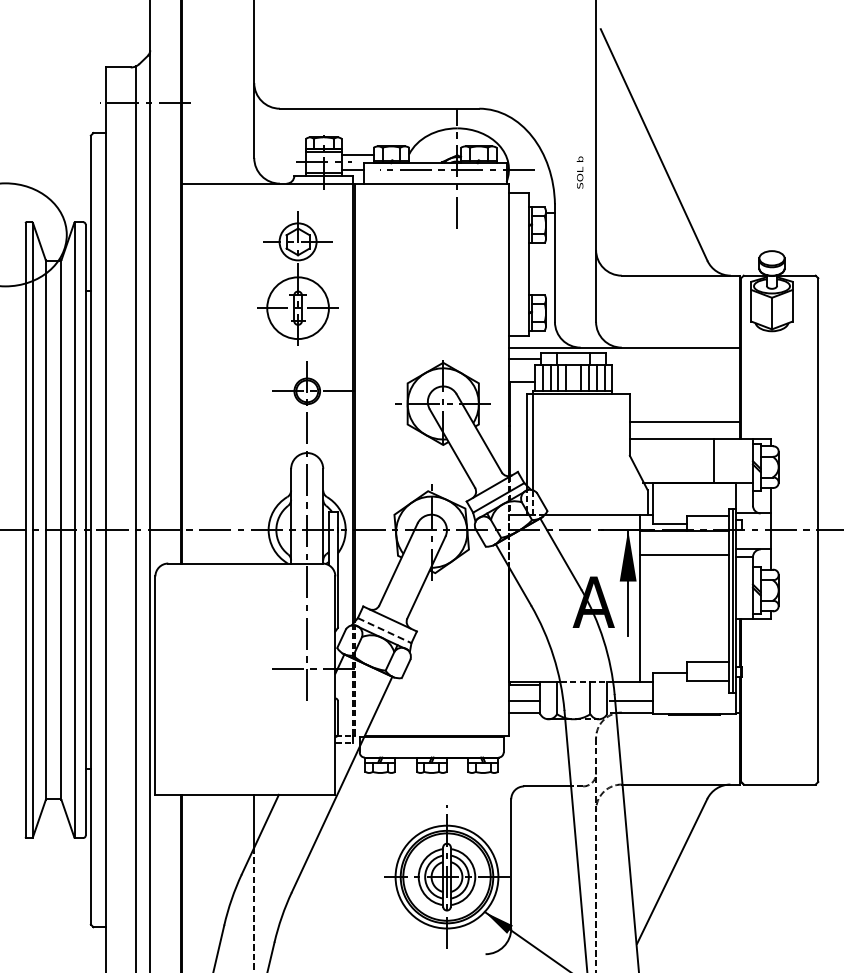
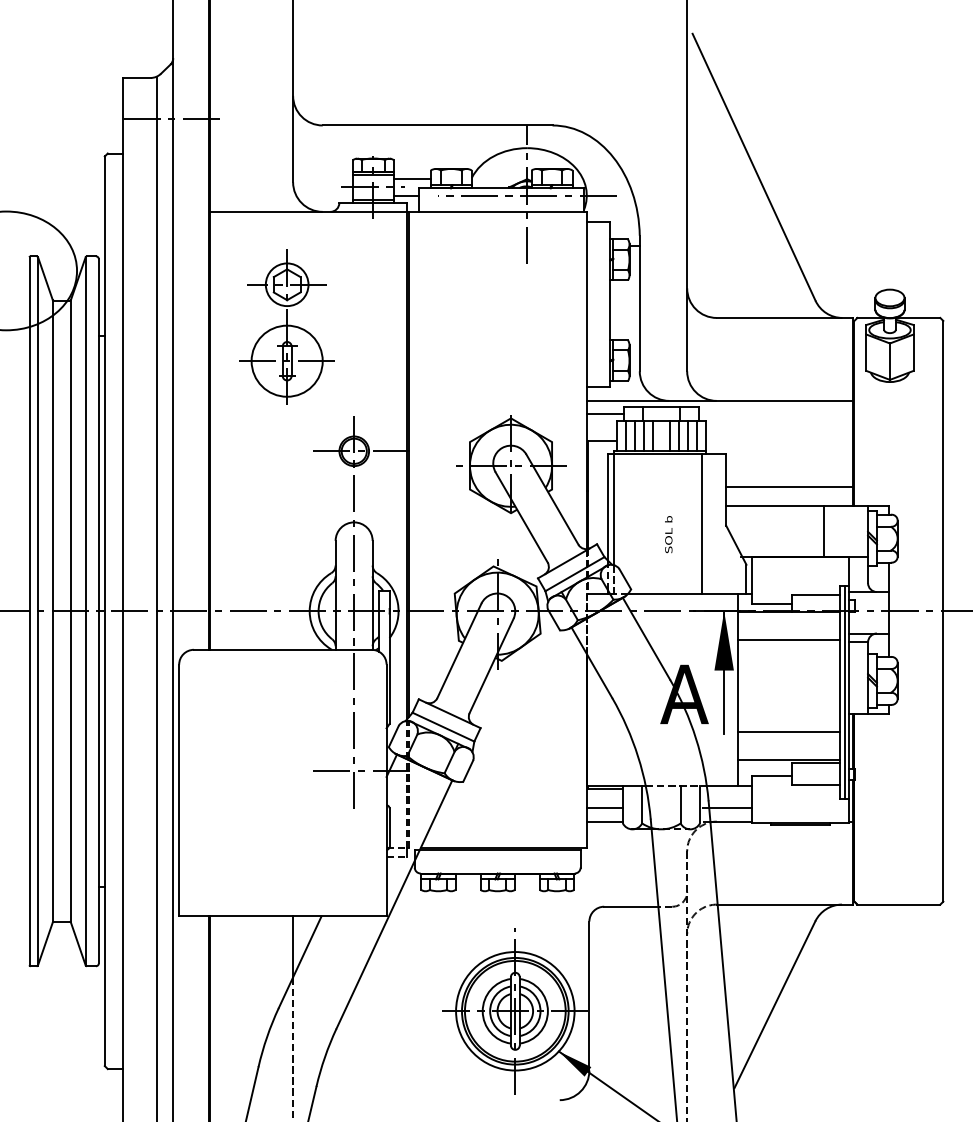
text: (579, 172) -> (668, 534), moved
part: (297, 278) -> (286, 326), moved
line: (609, 453) -> (702, 522), added
line: (384, 630) -> (443, 727), dashed -> solid
line: (683, 635) -> (787, 732), added
line: (683, 659) -> (787, 760), added

